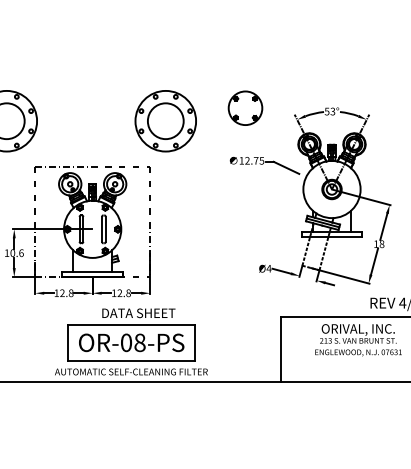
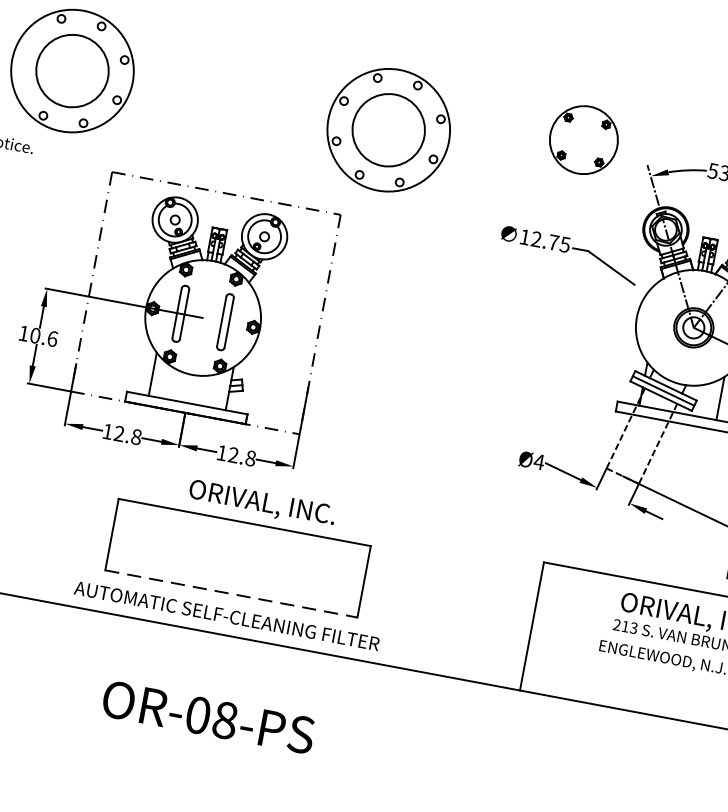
part: (245, 107) -> (584, 138), moved
text: (138, 314) -> (262, 504), DATA SHEET -> ORIVAL, INC.
text: (131, 342) -> (208, 716), moved
line: (132, 360) -> (233, 593), solid -> dashed

